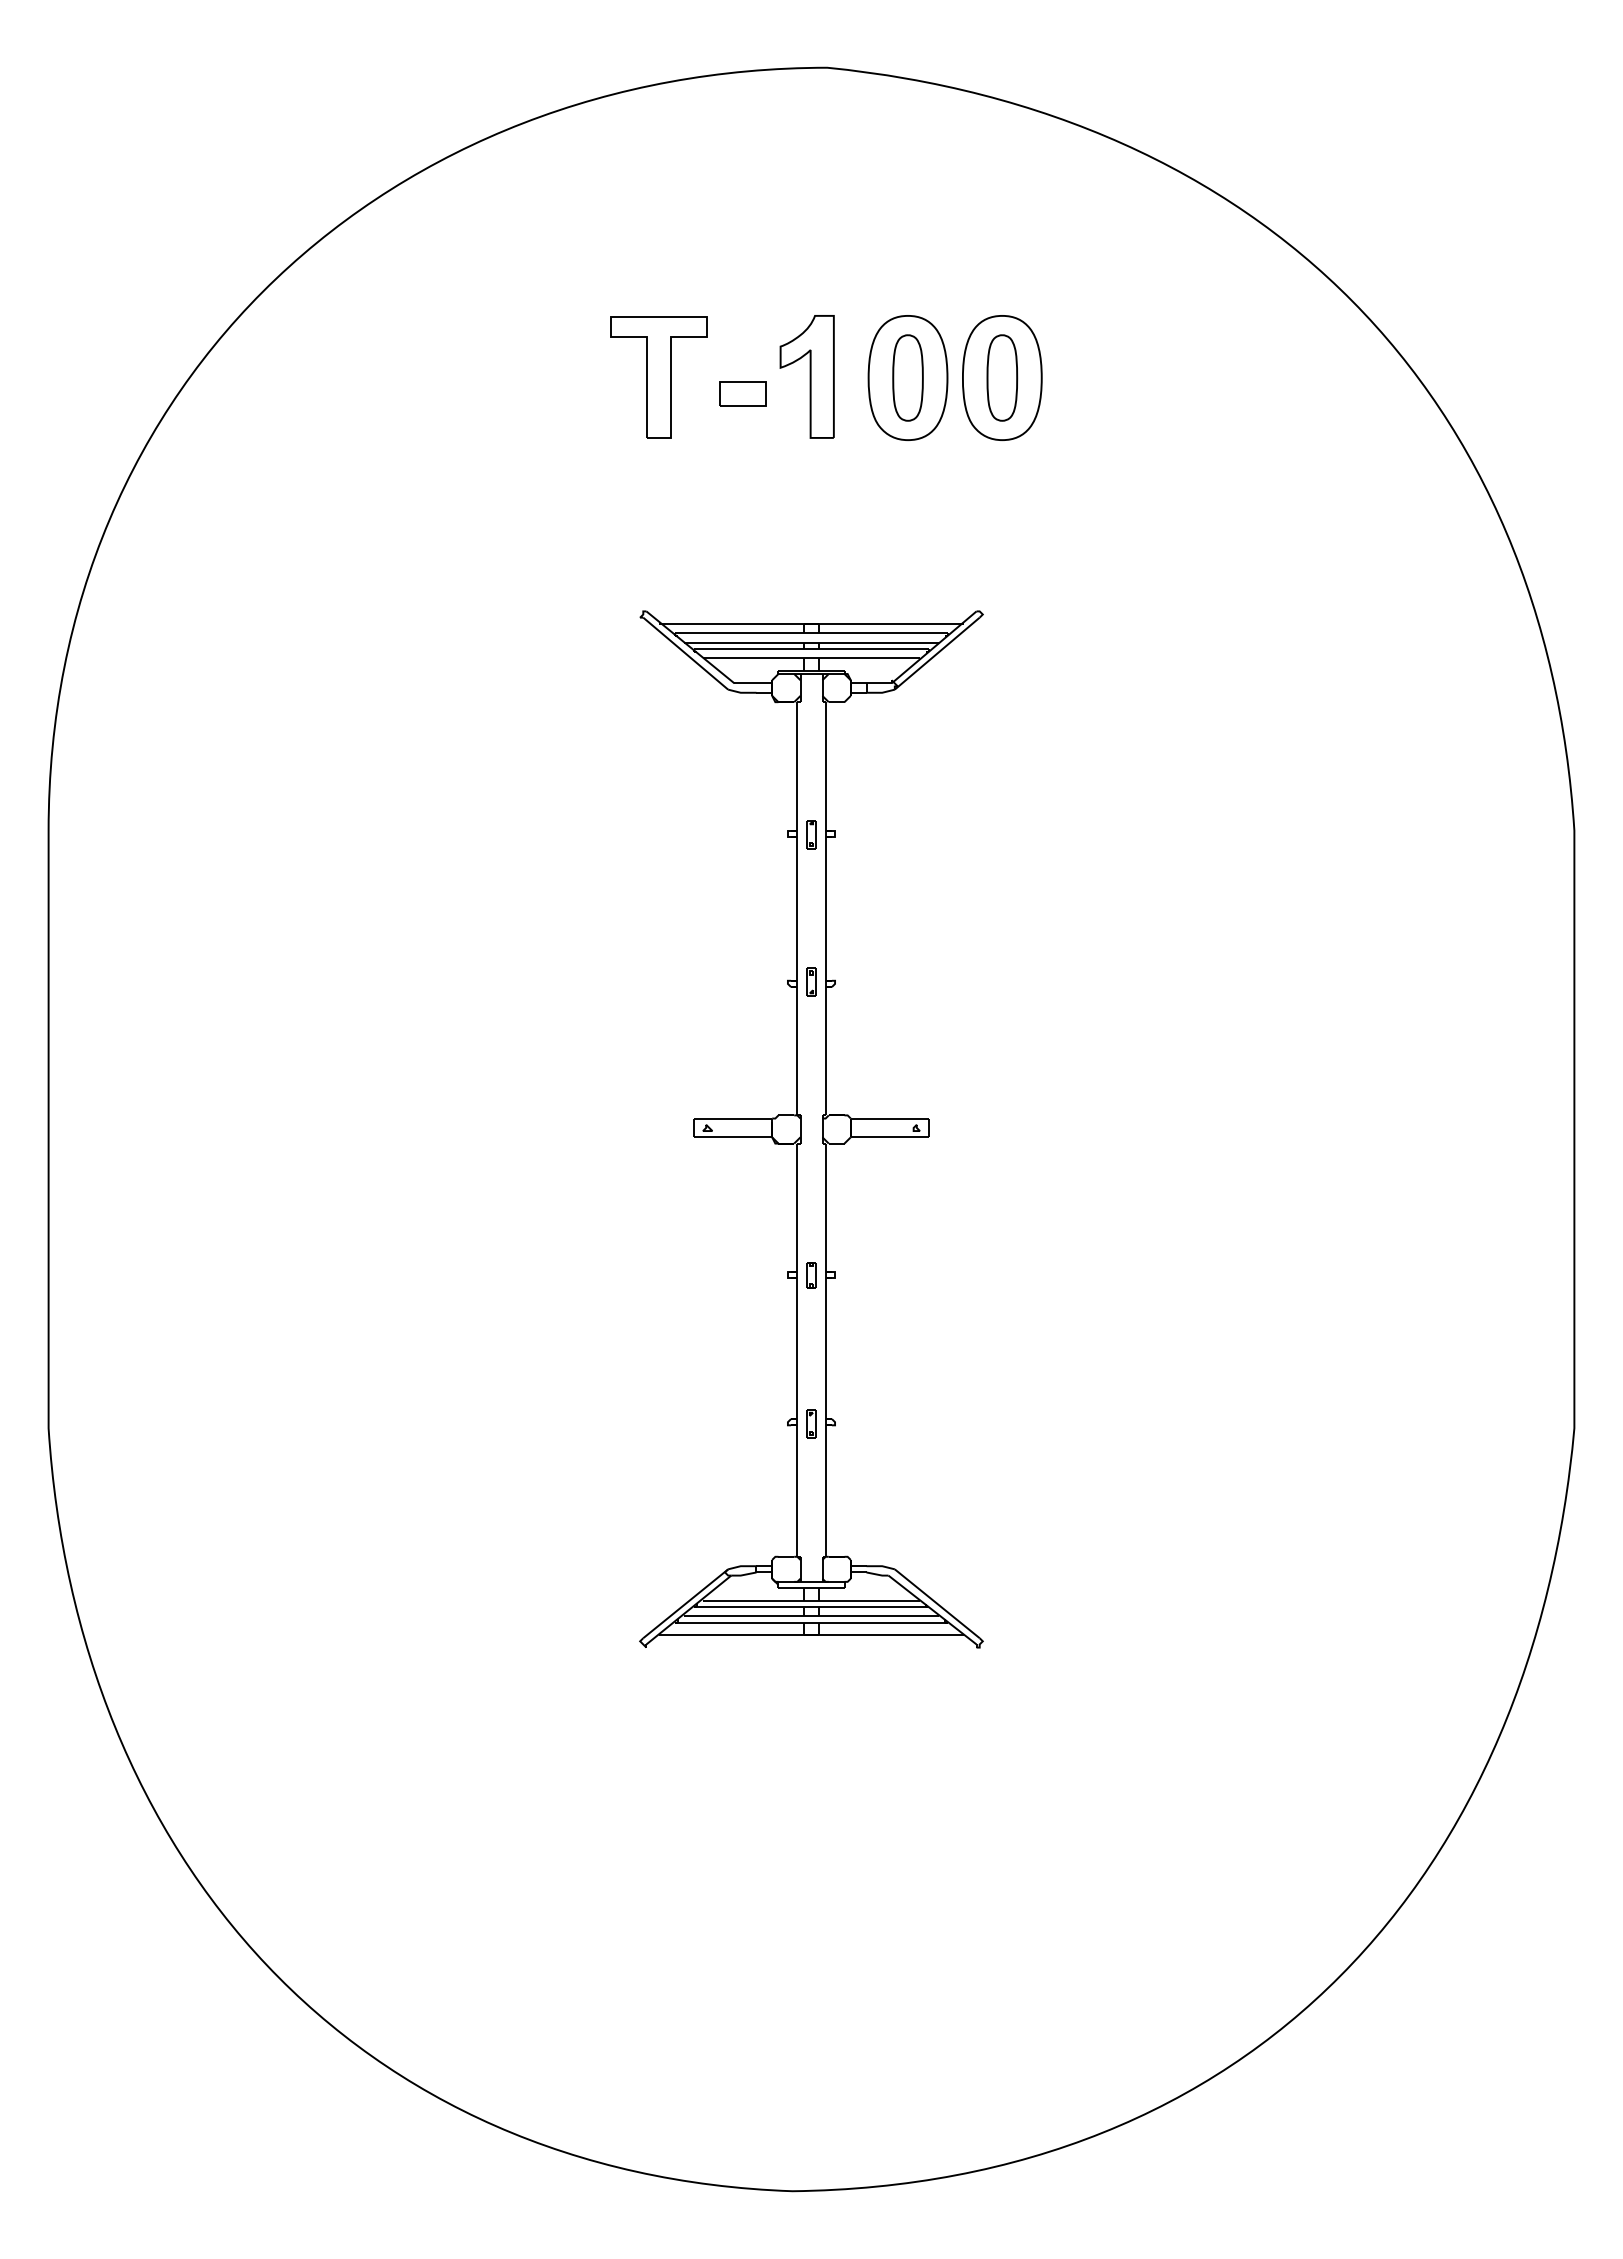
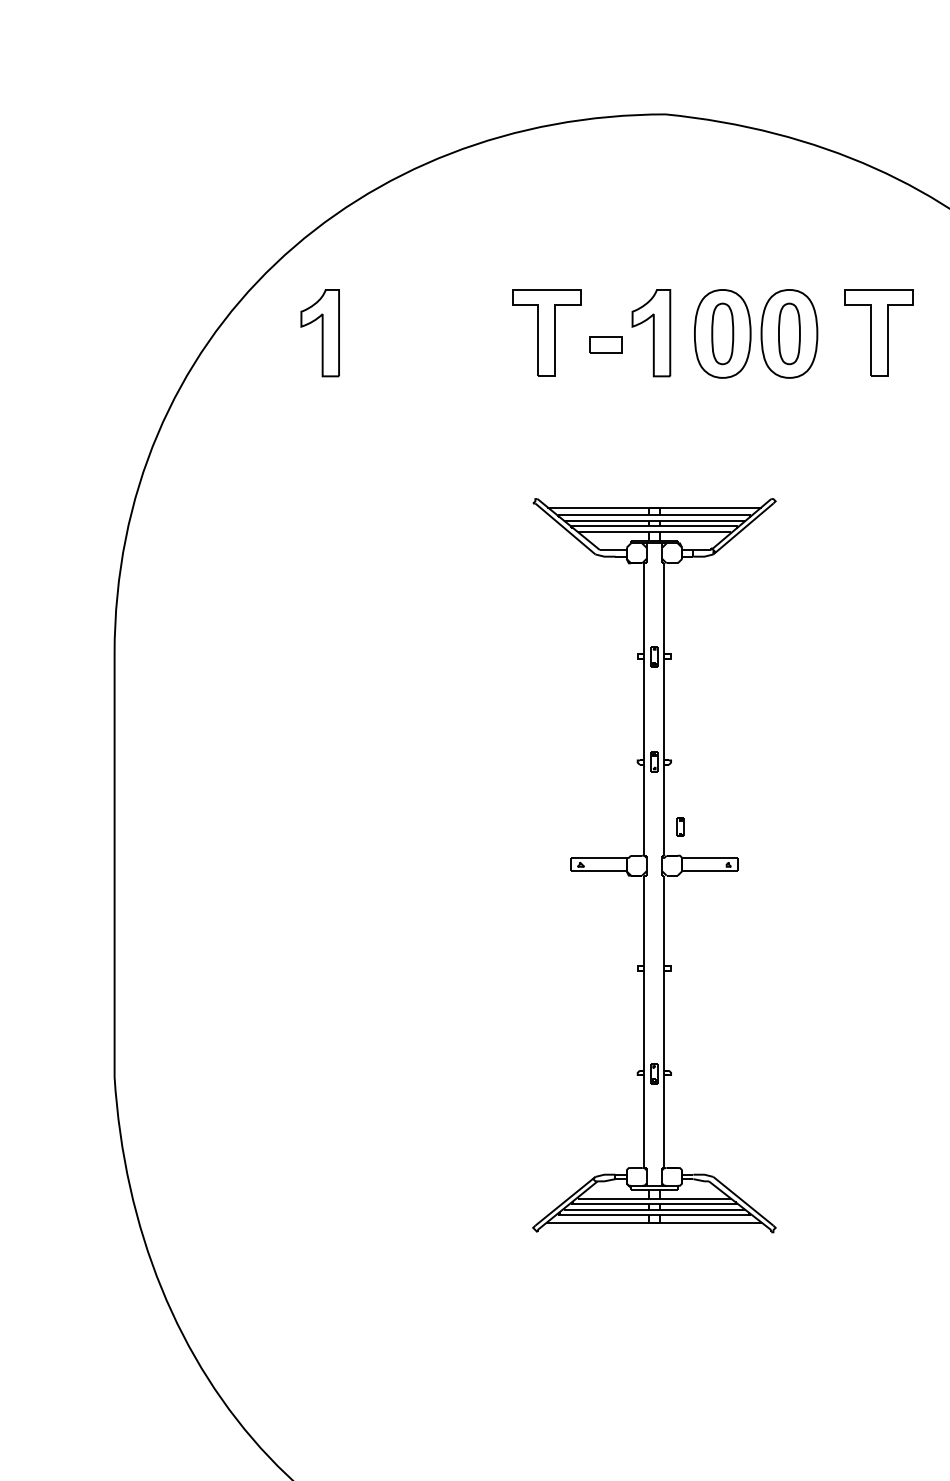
part: (338, 376) -> (319, 332), added
part: (1128, 377) -> (878, 333), added
part: (811, 1275) -> (680, 827), moved

